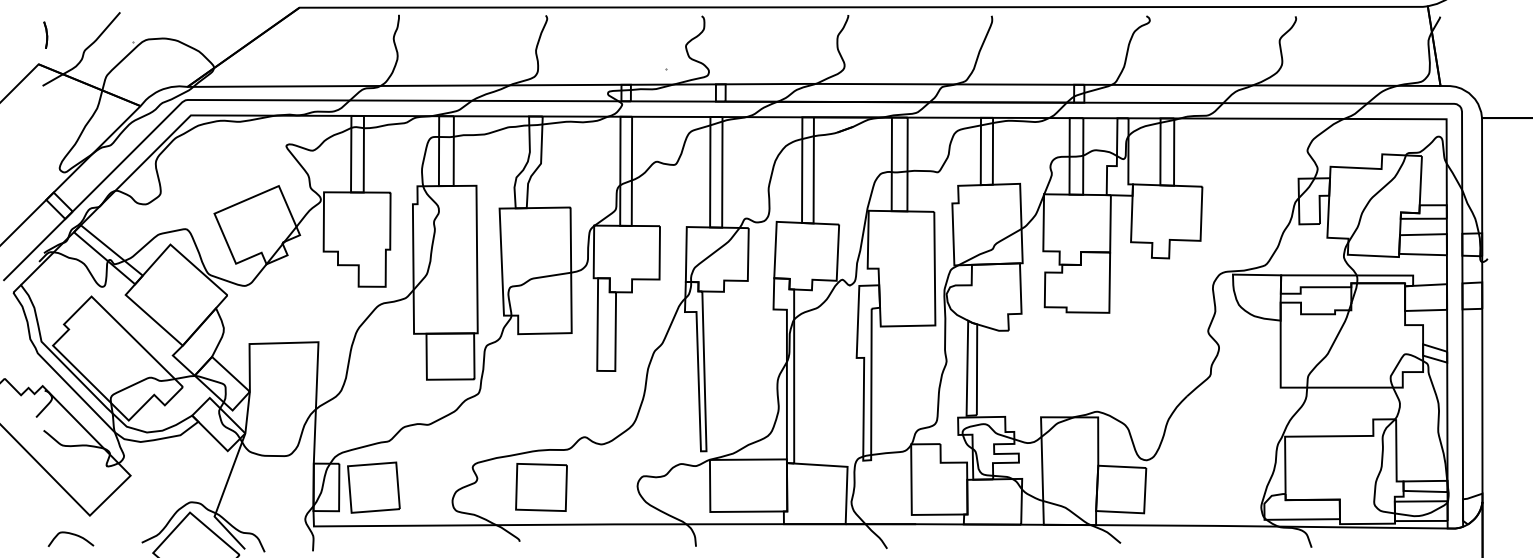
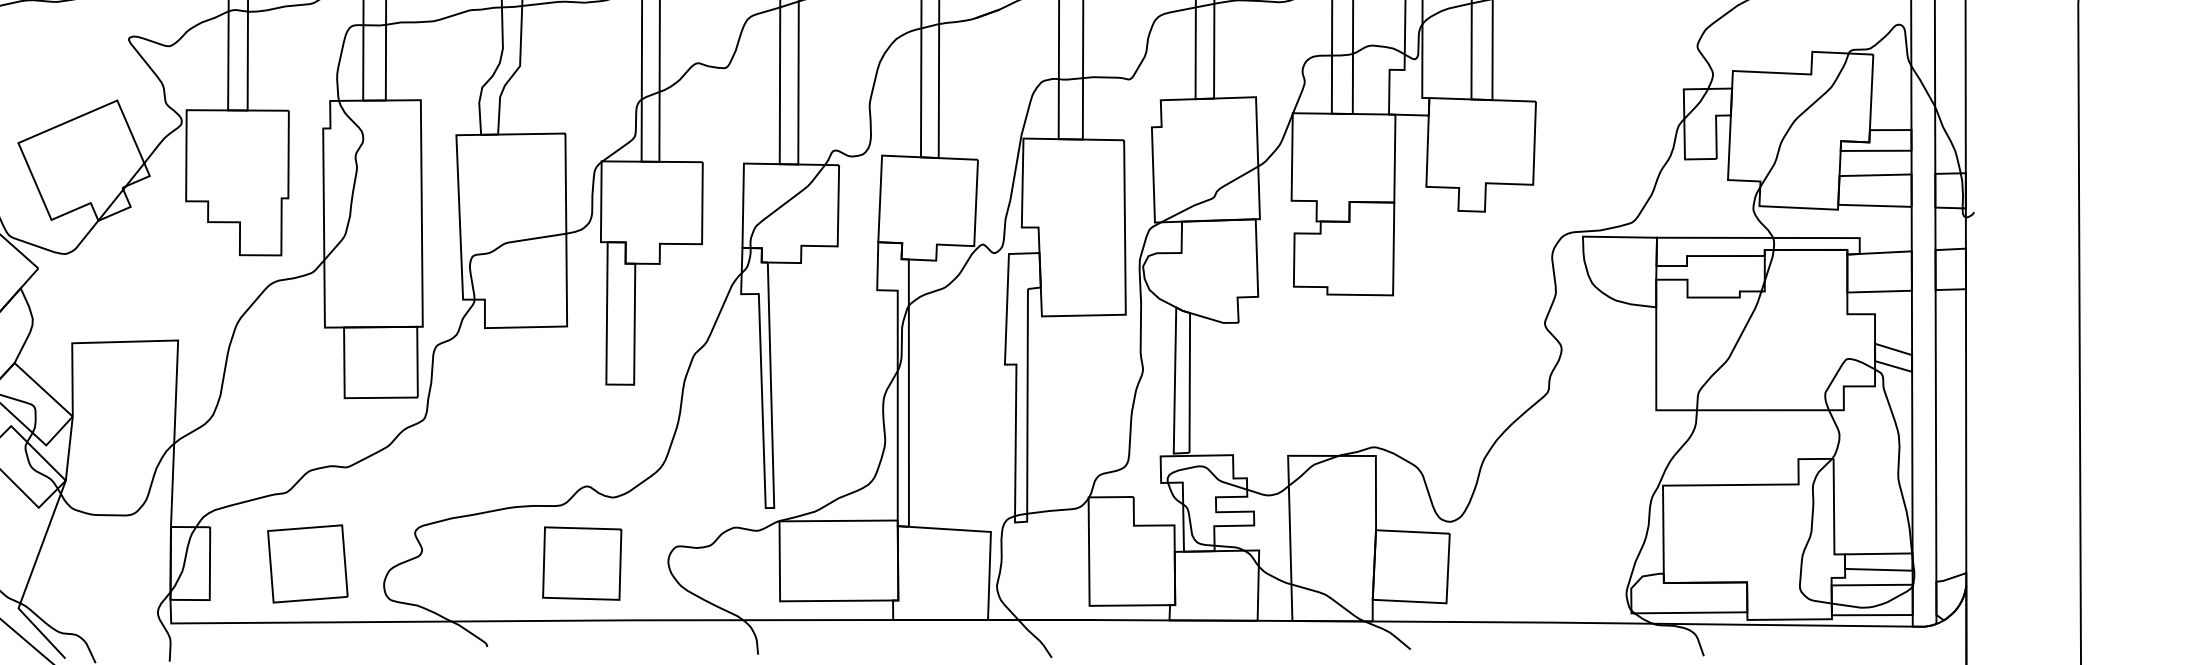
part: (373, 487) -> (307, 563), moved
part: (541, 487) -> (582, 563), moved

